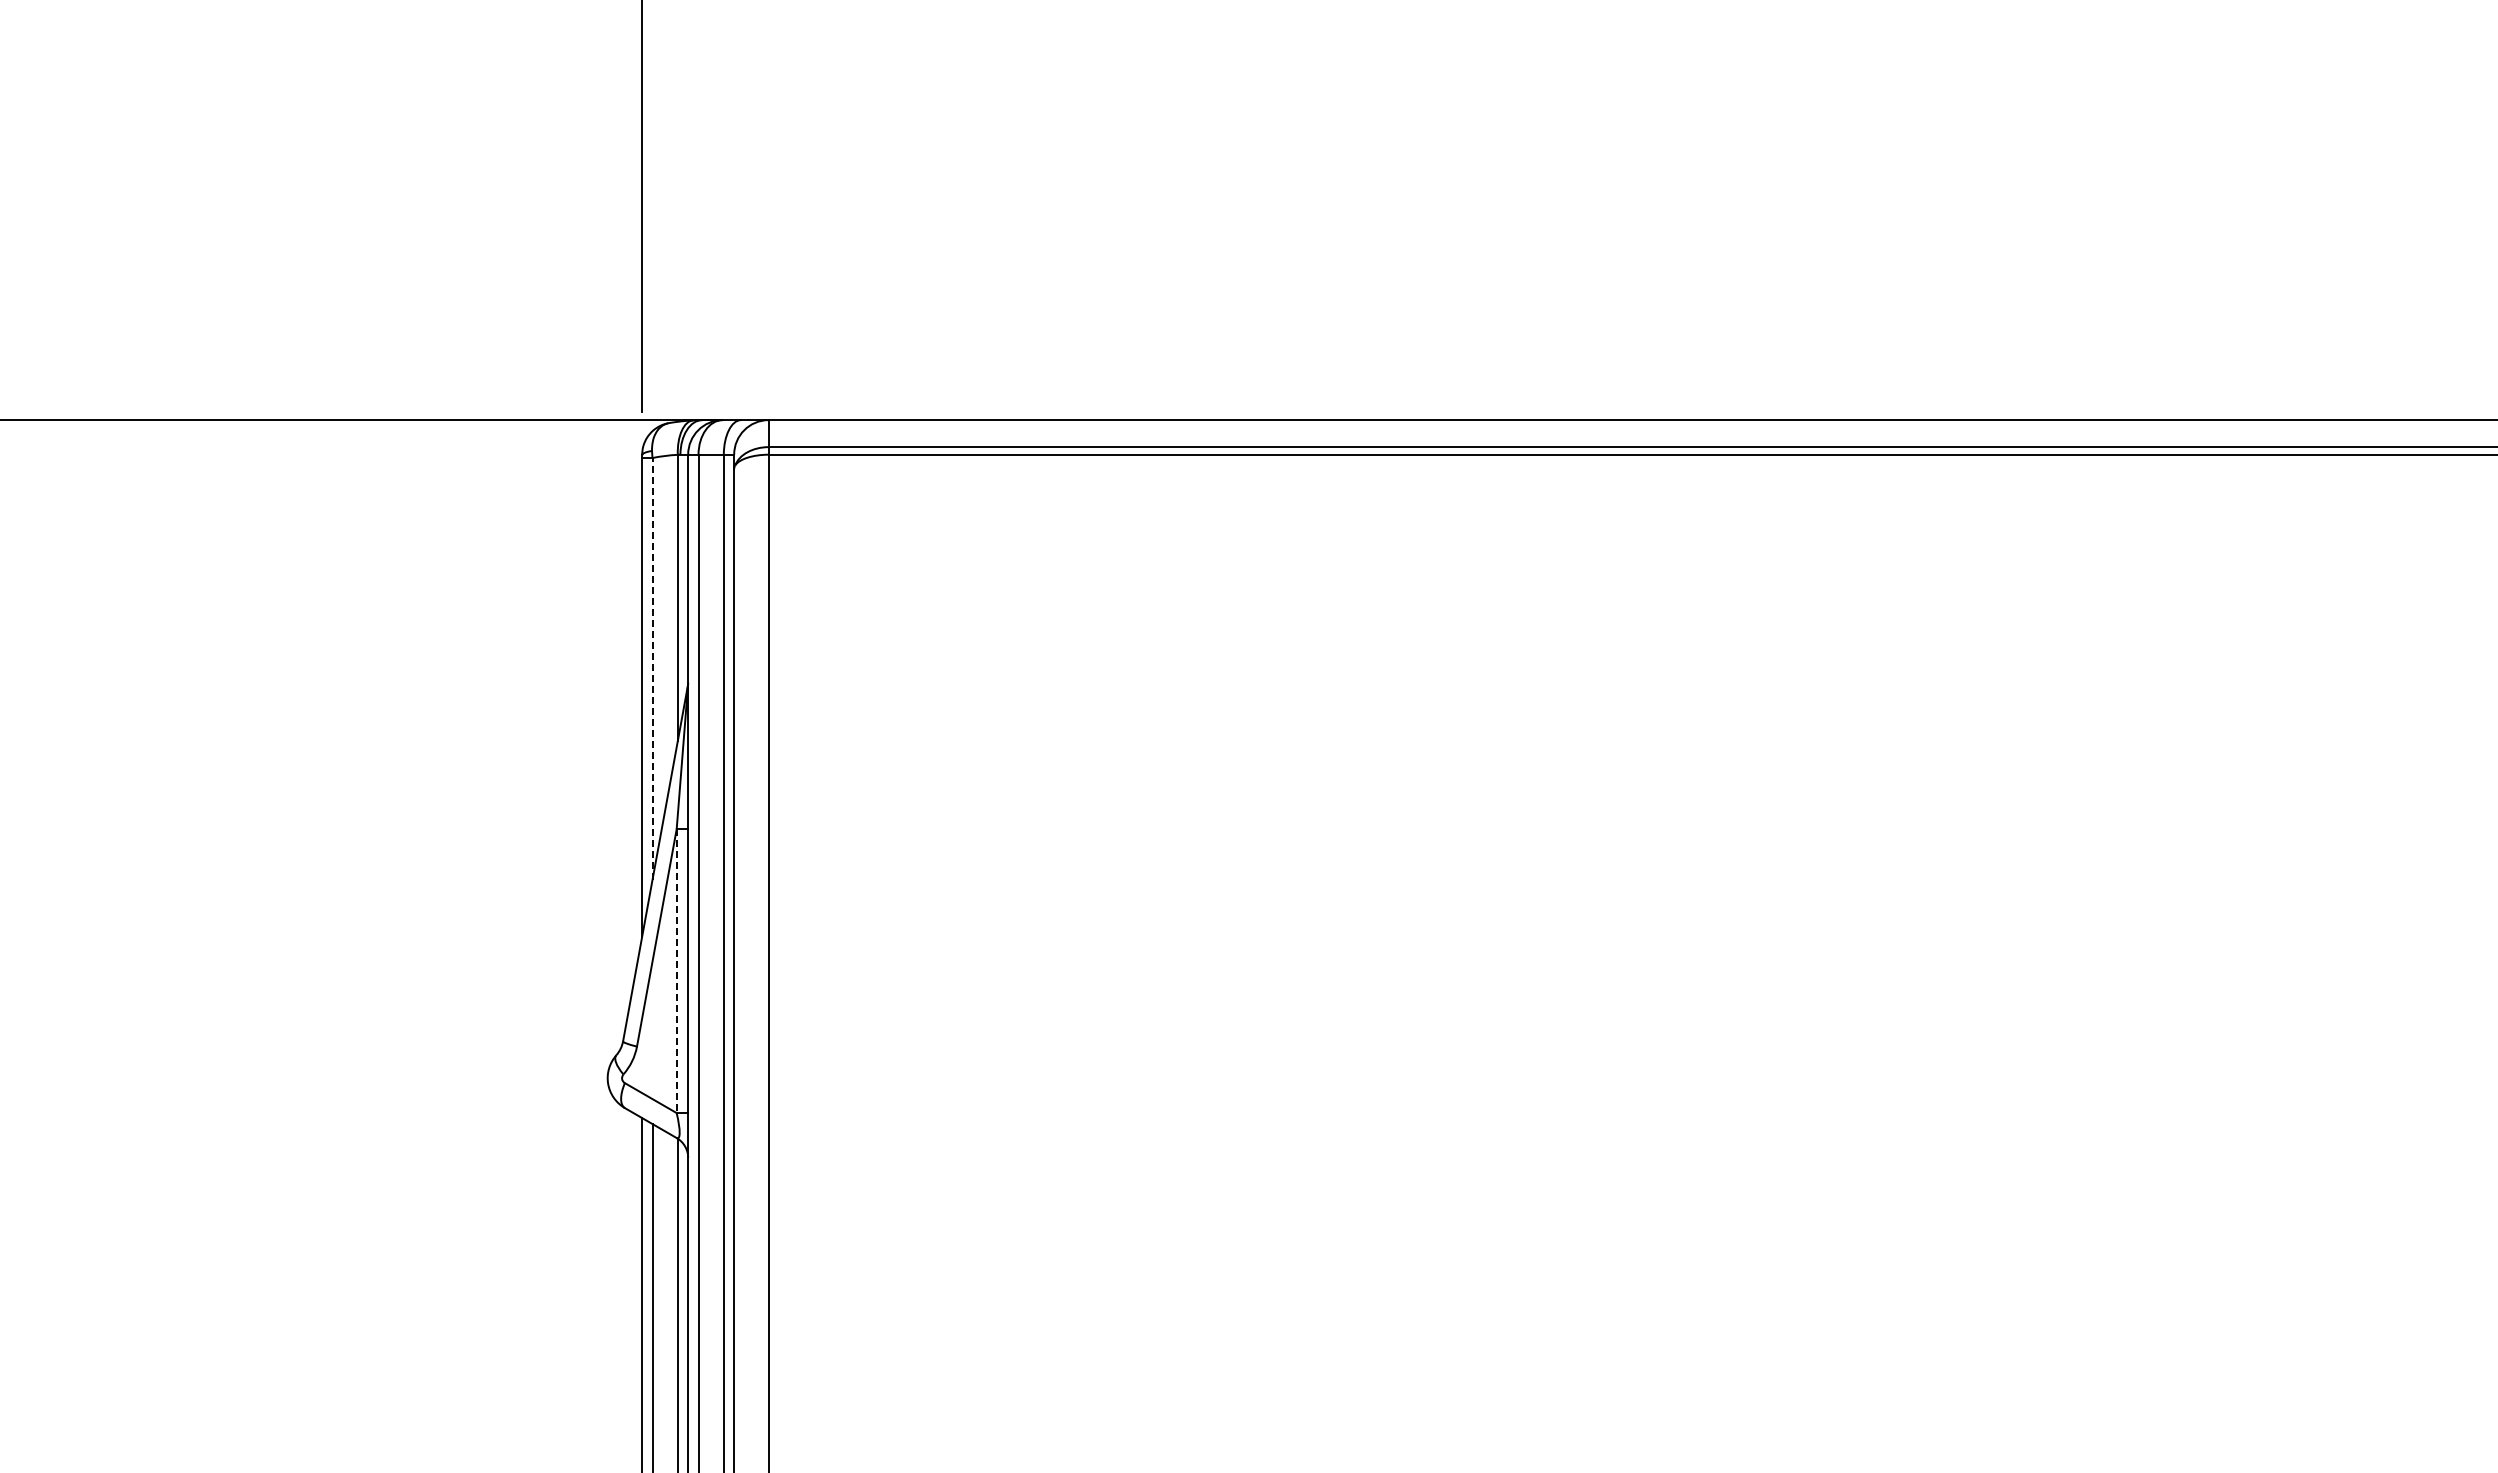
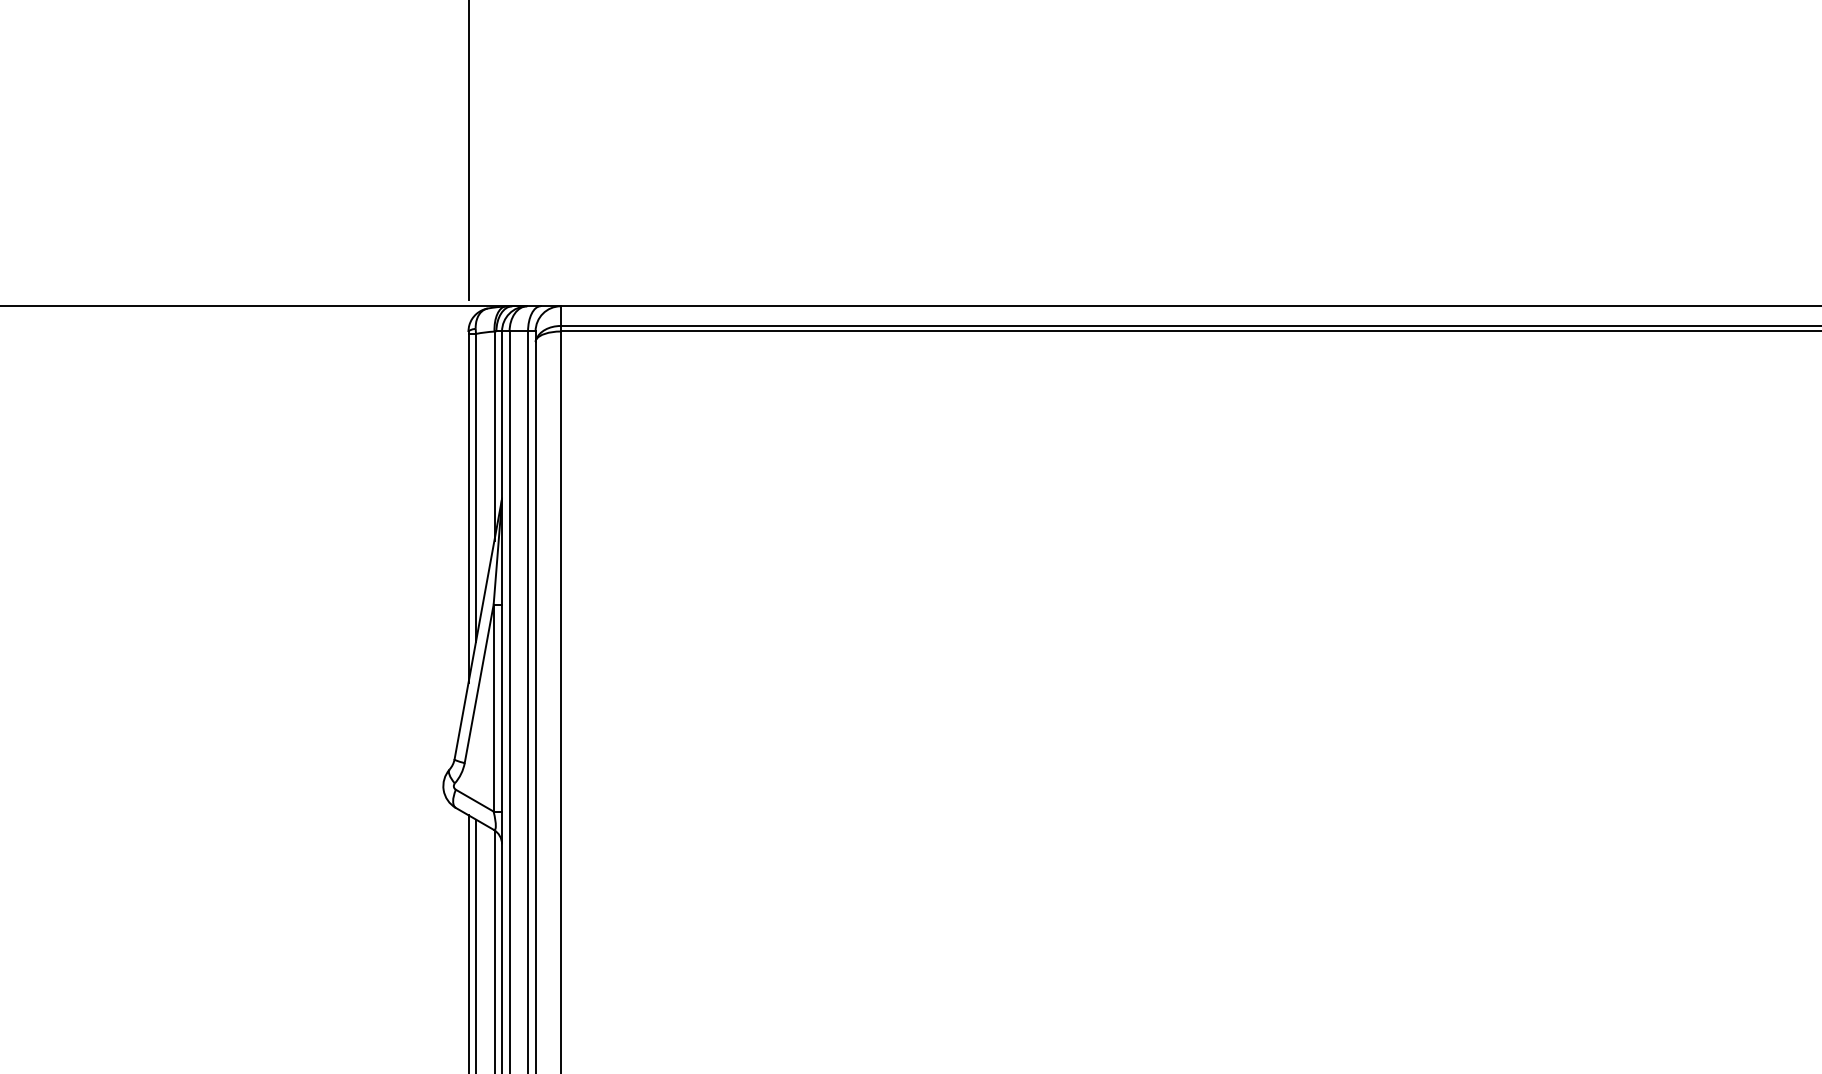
line: (652, 668) -> (476, 487), dashed -> solid
line: (676, 971) -> (493, 708), dashed -> solid

